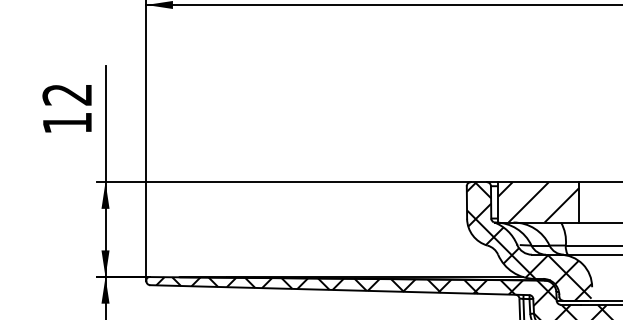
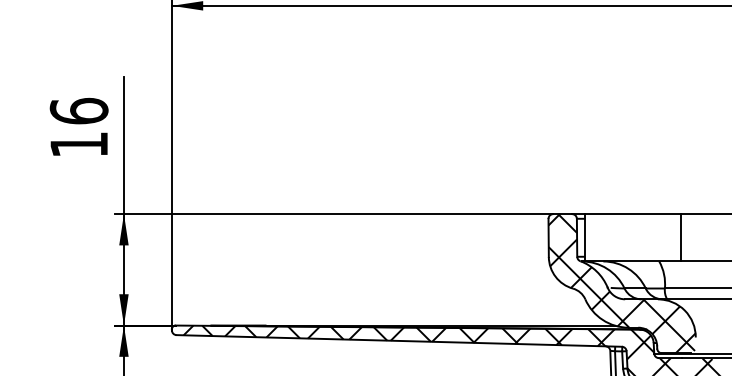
text: (67, 94) -> (79, 111), 12 -> 16
hatch: (538, 202) -> (632, 237), removed

